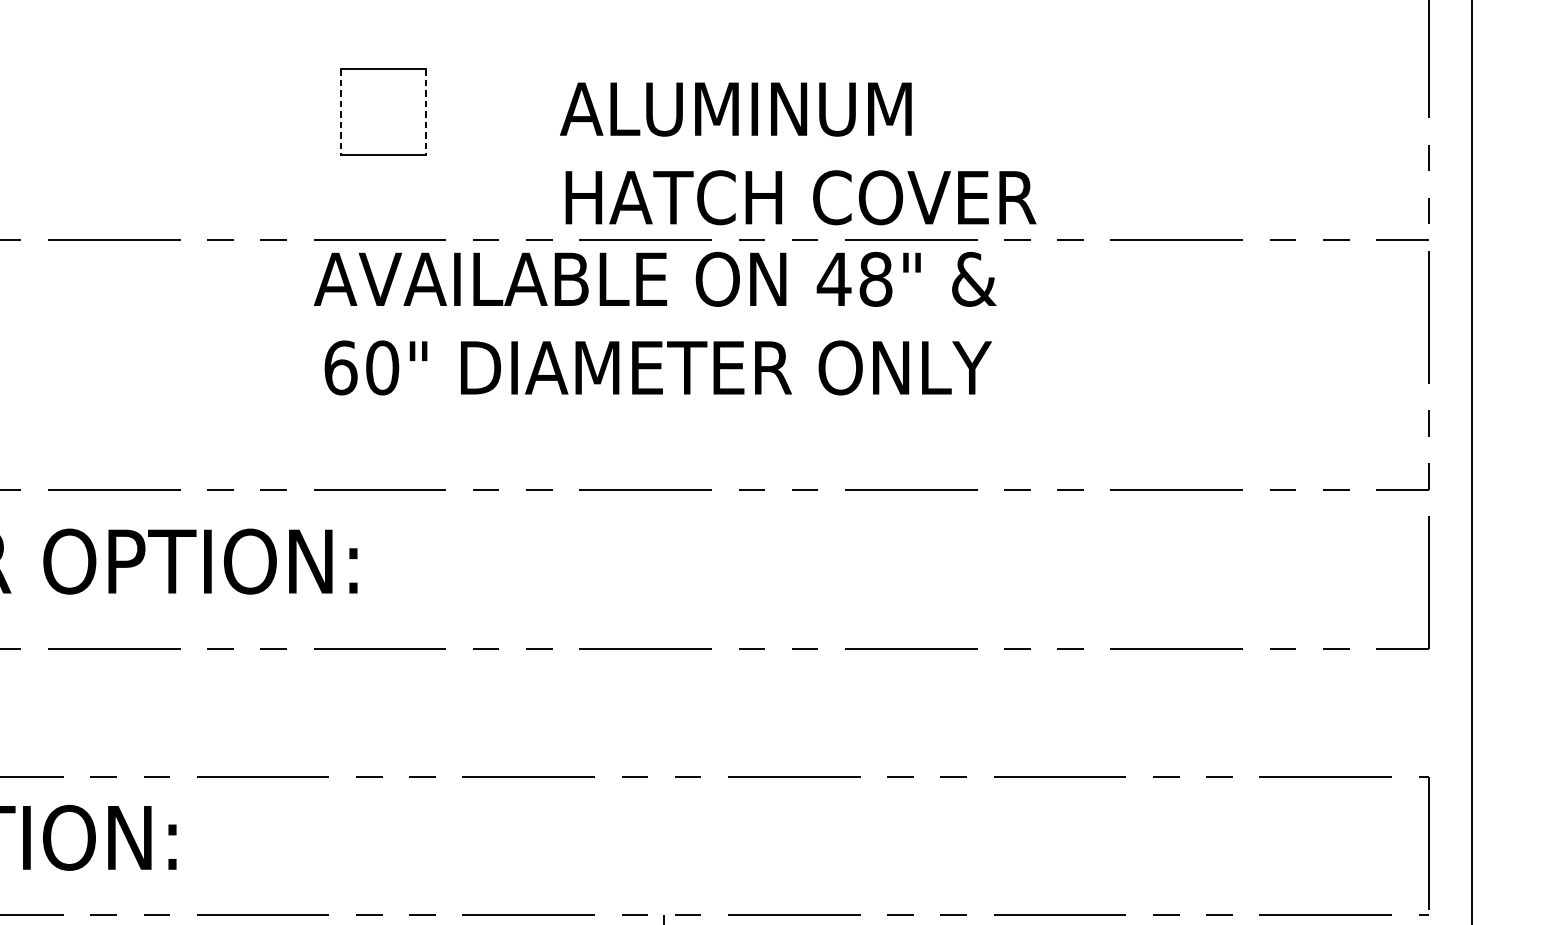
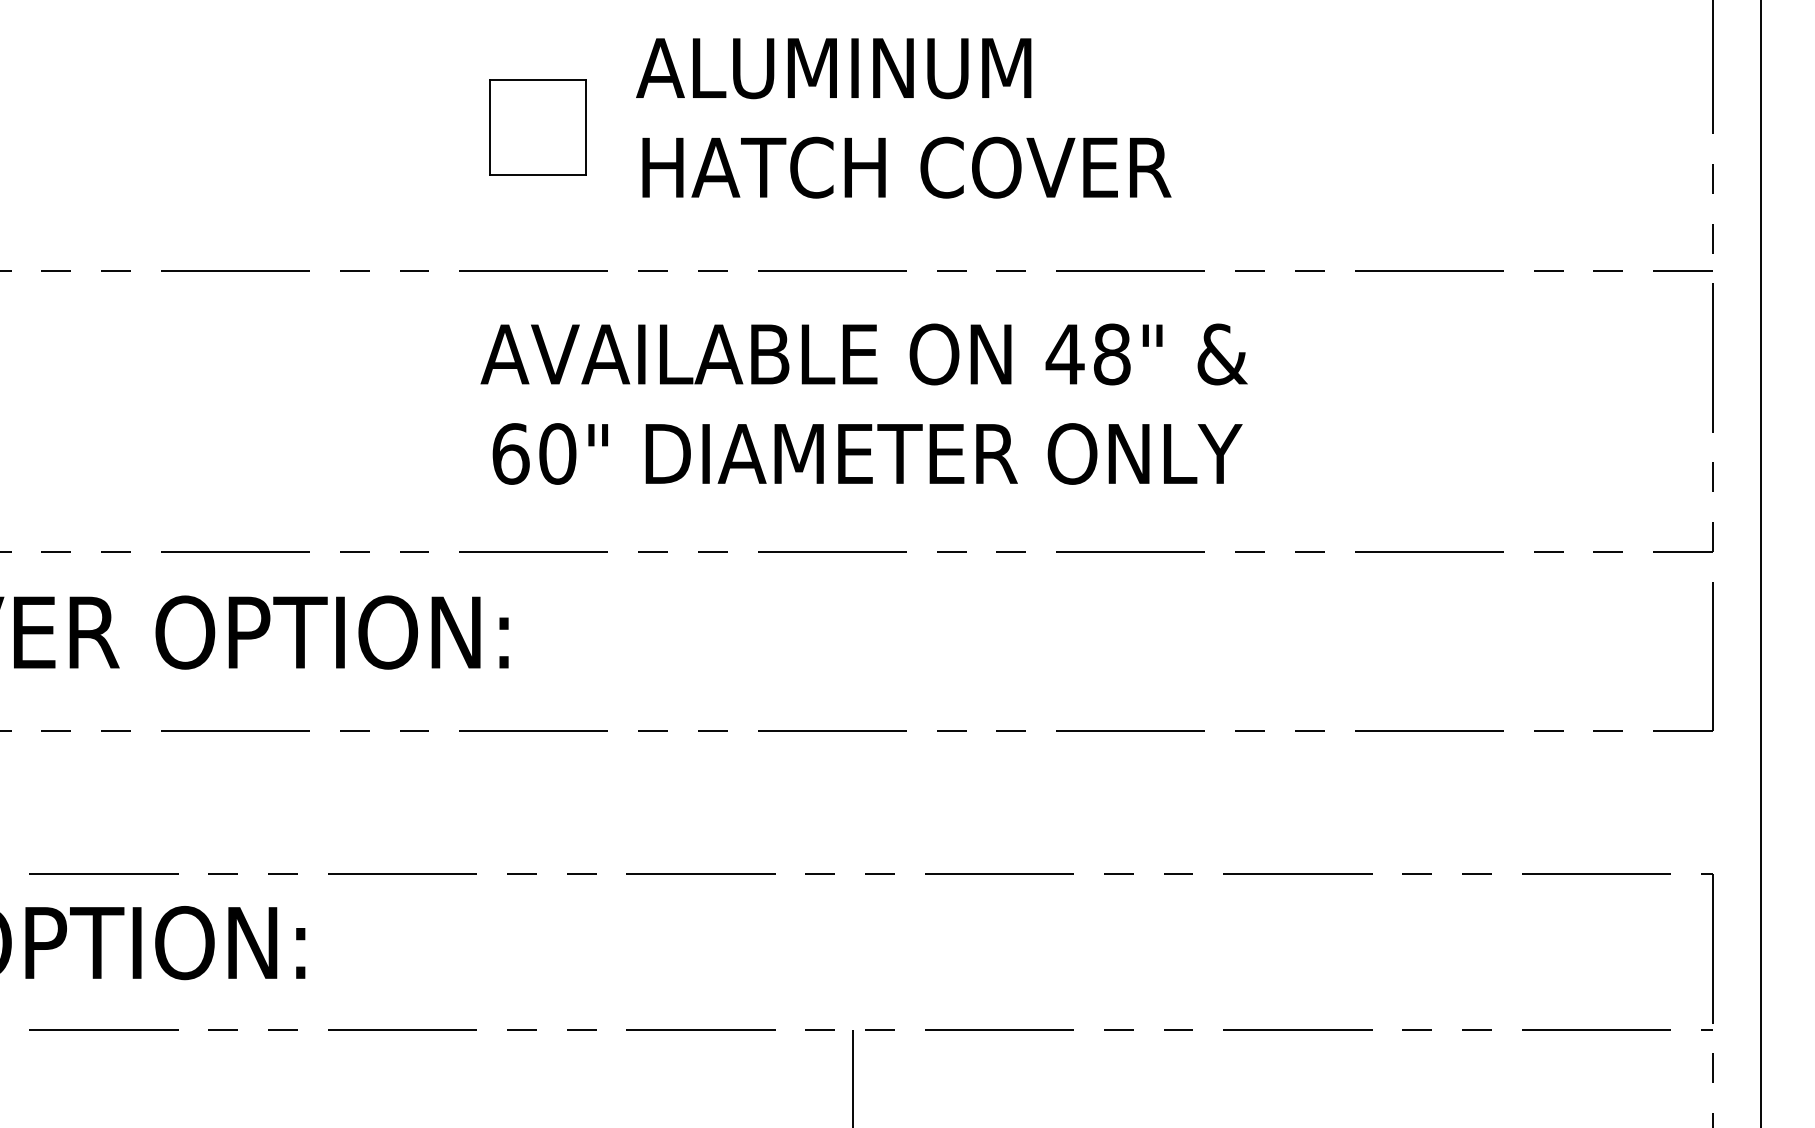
line: (341, 112) -> (490, 127), dashed -> solid
line: (425, 112) -> (585, 127), dashed -> solid
text: (797, 153) -> (903, 118), moved
text: (654, 323) -> (863, 403), moved

